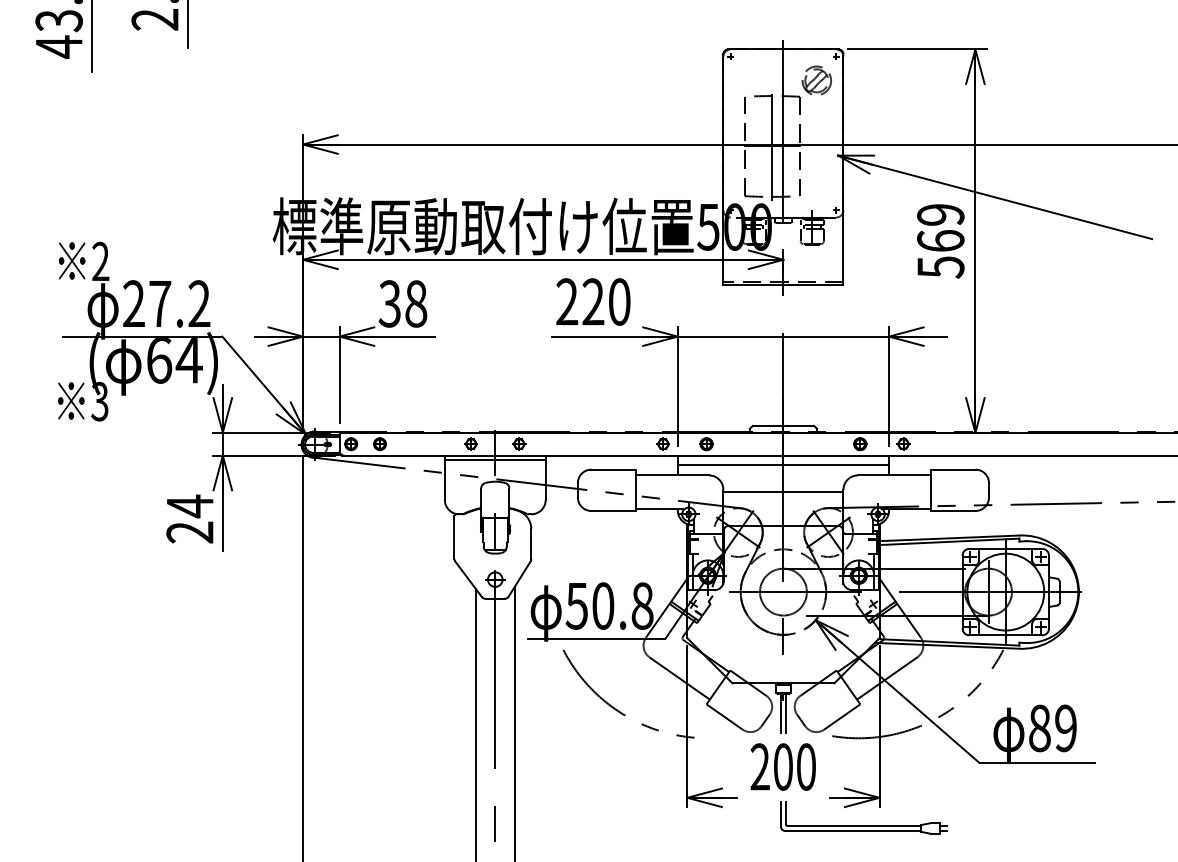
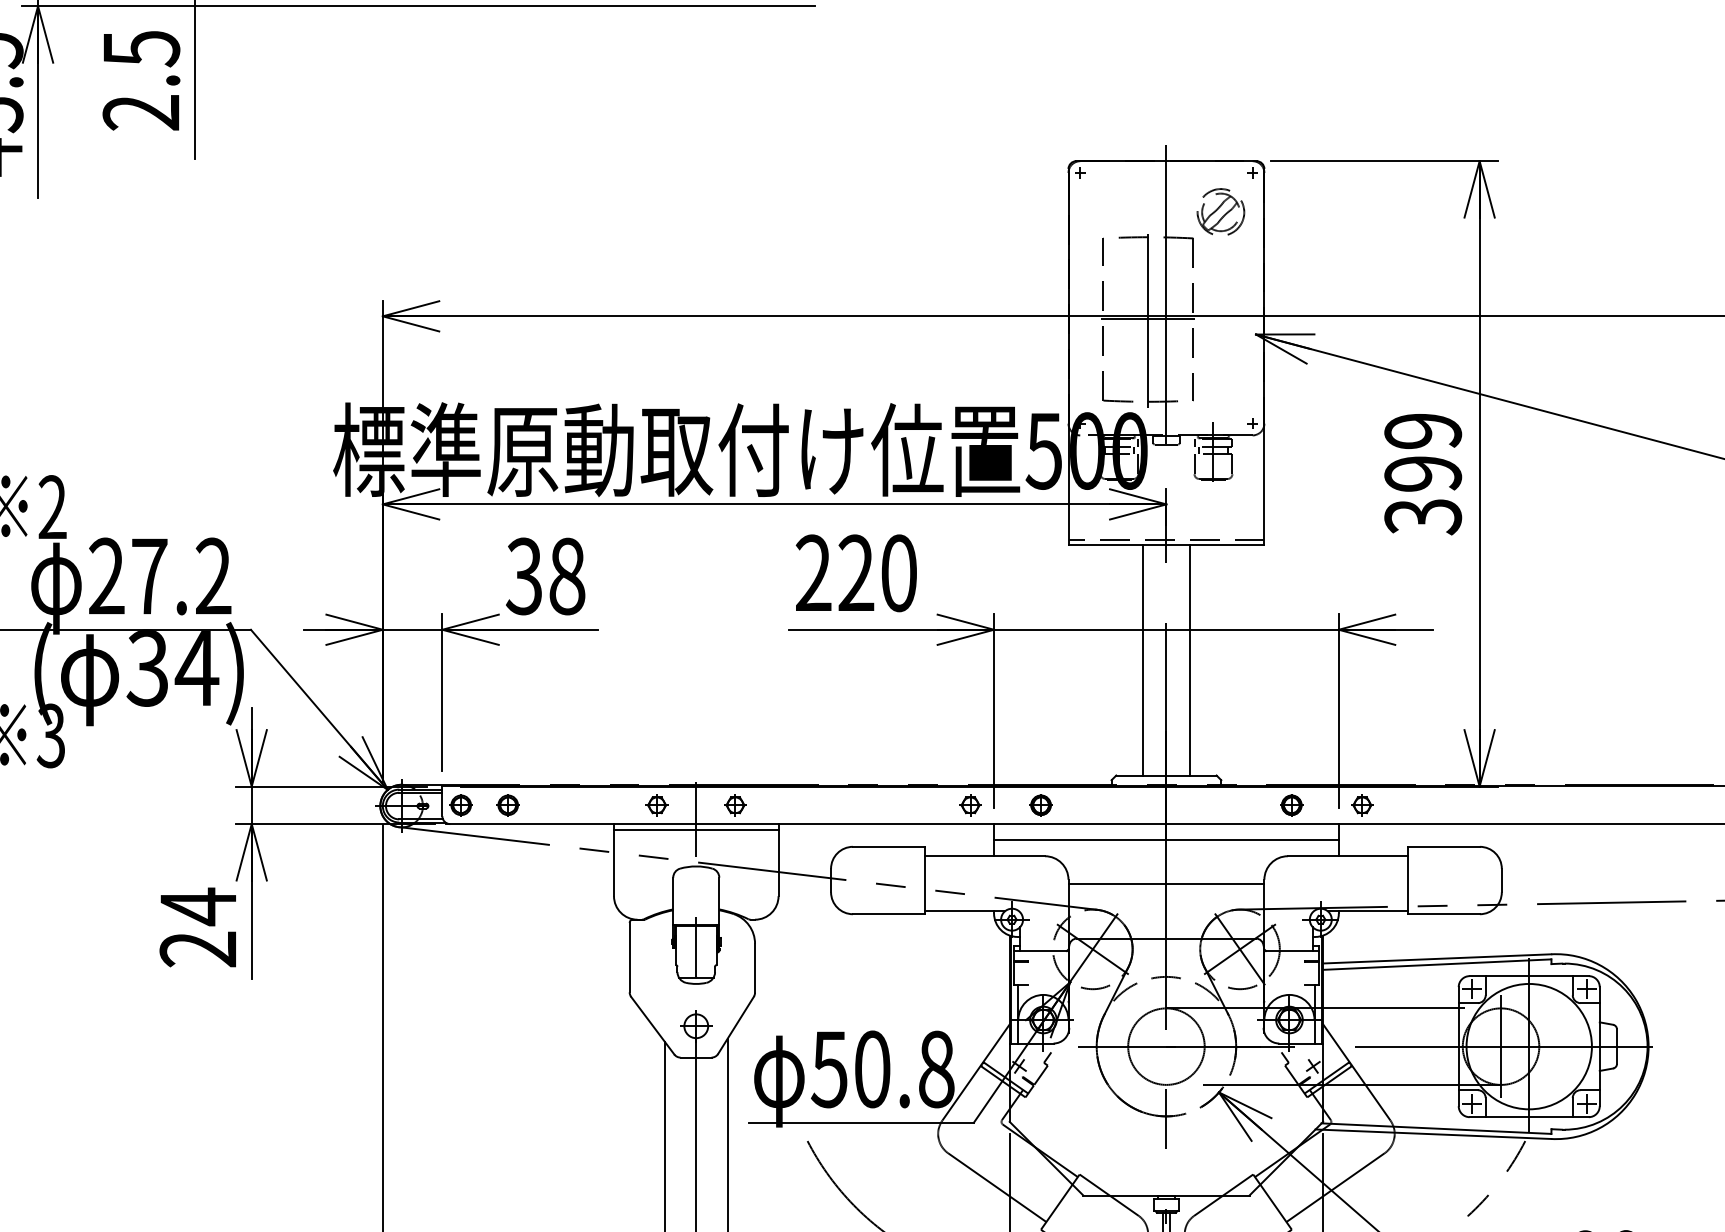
text: (940, 254) -> (1422, 495), 569 -> 399
line: (769, 354) -> (1143, 658), added
line: (797, 354) -> (1189, 658), added
text: (159, 360) -> (148, 668), 64) -> 34)

